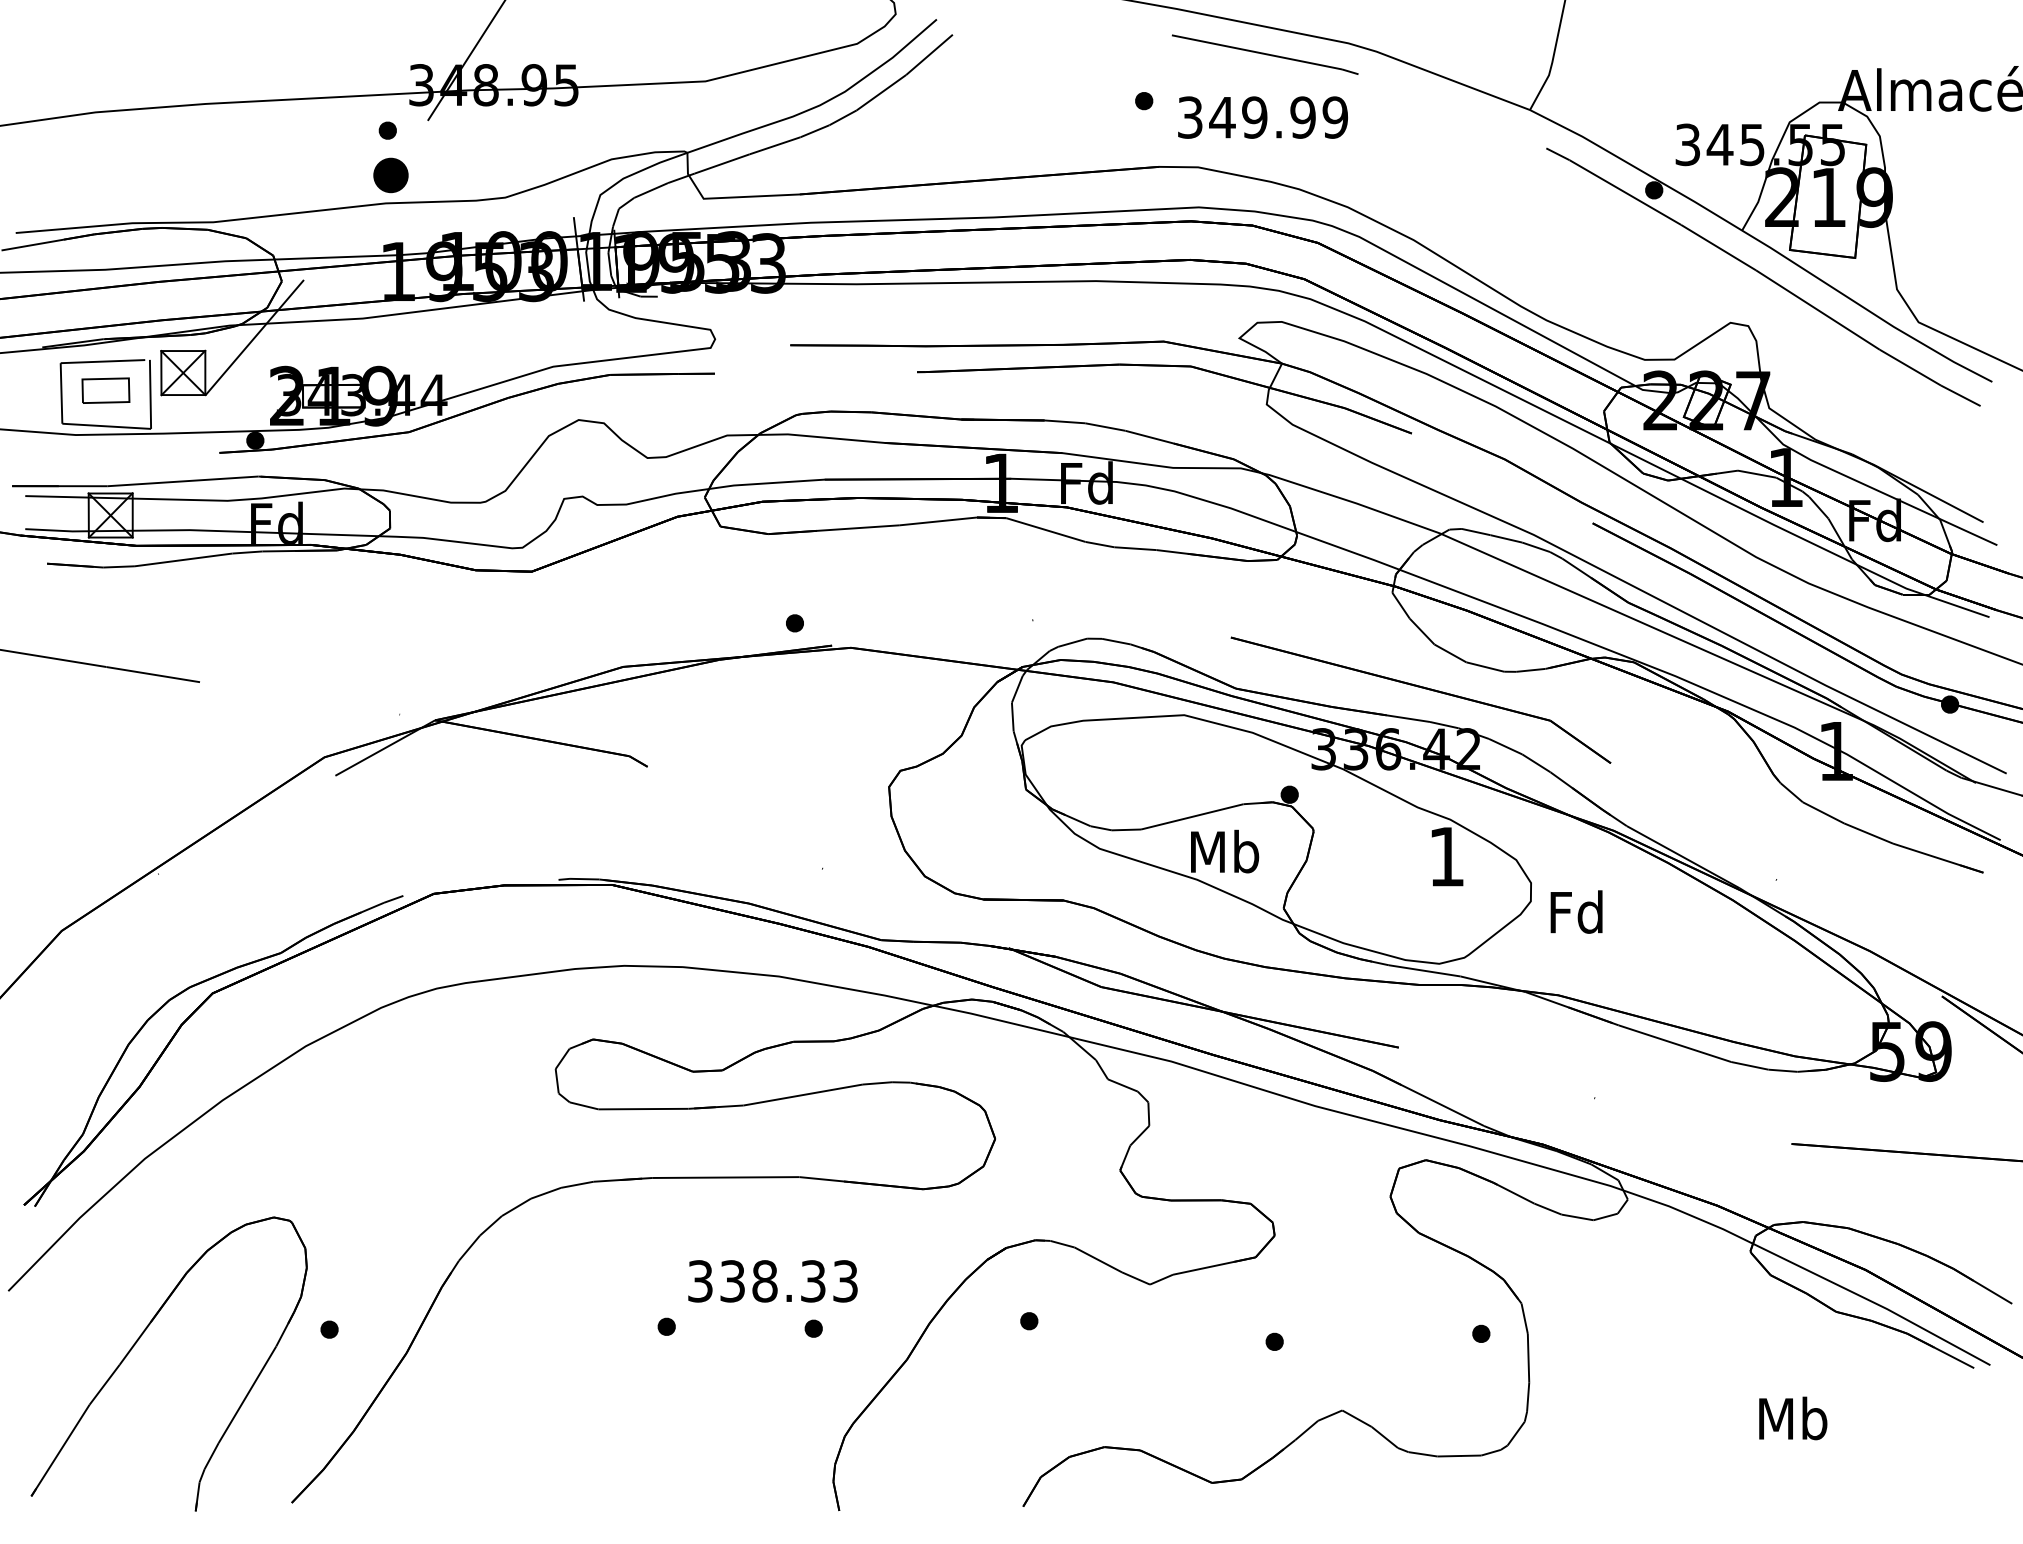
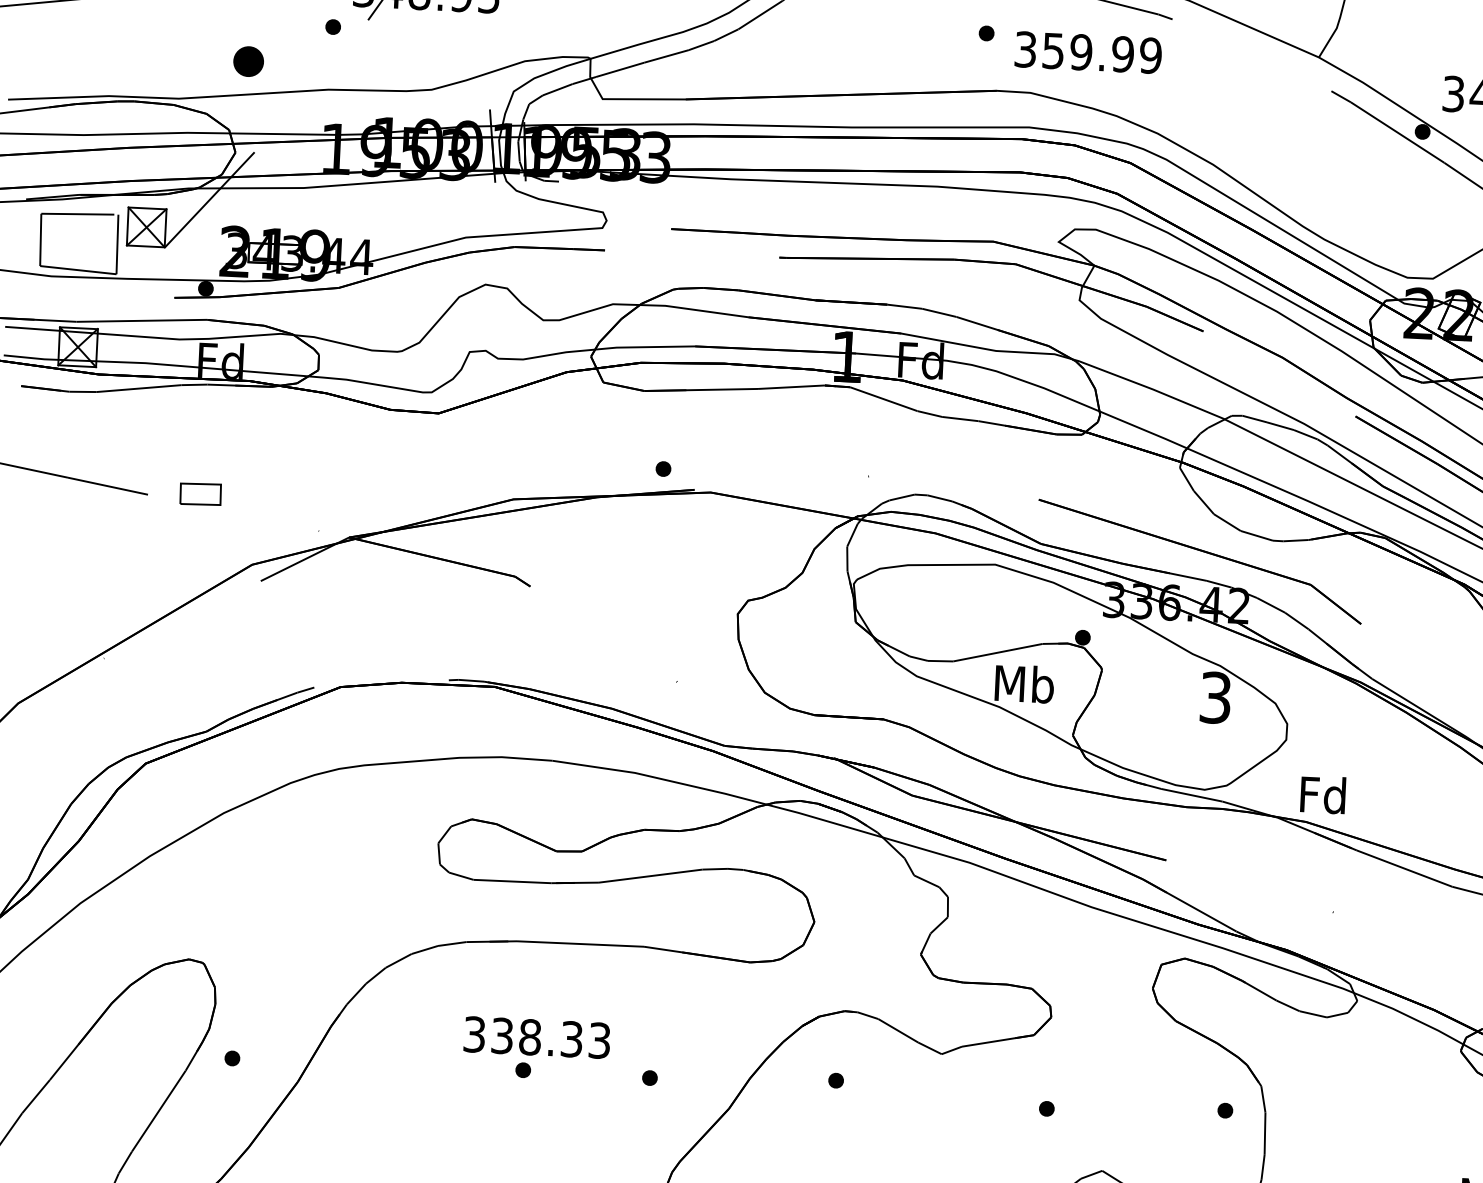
text: (1222, 117) -> (1053, 50), 349.99 -> 359.99
part: (390, 175) -> (248, 61), moved
part: (105, 390) -> (200, 494), moved
text: (1446, 856) -> (1215, 697), 1 -> 3
text: (1576, 911) -> (1323, 794), moved
text: (772, 1281) -> (536, 1037), moved

